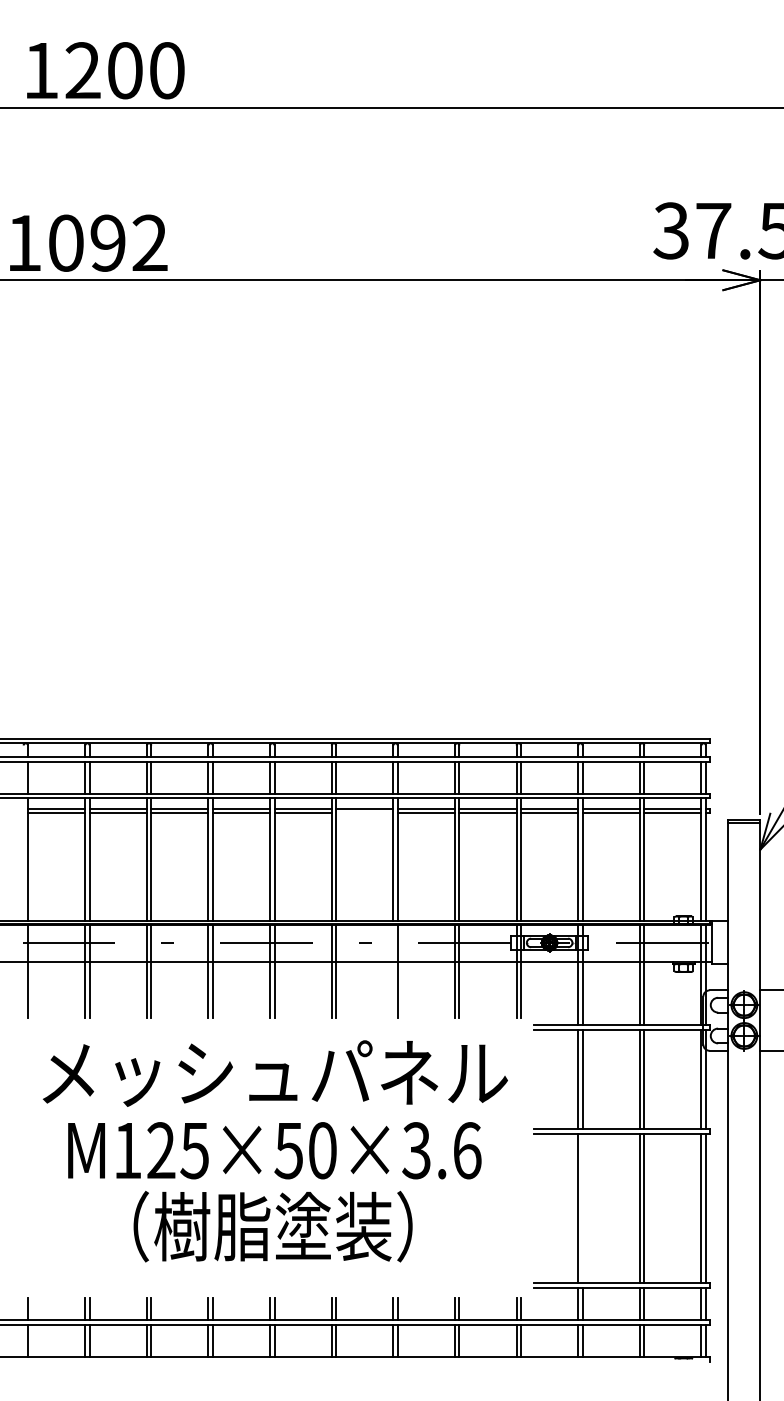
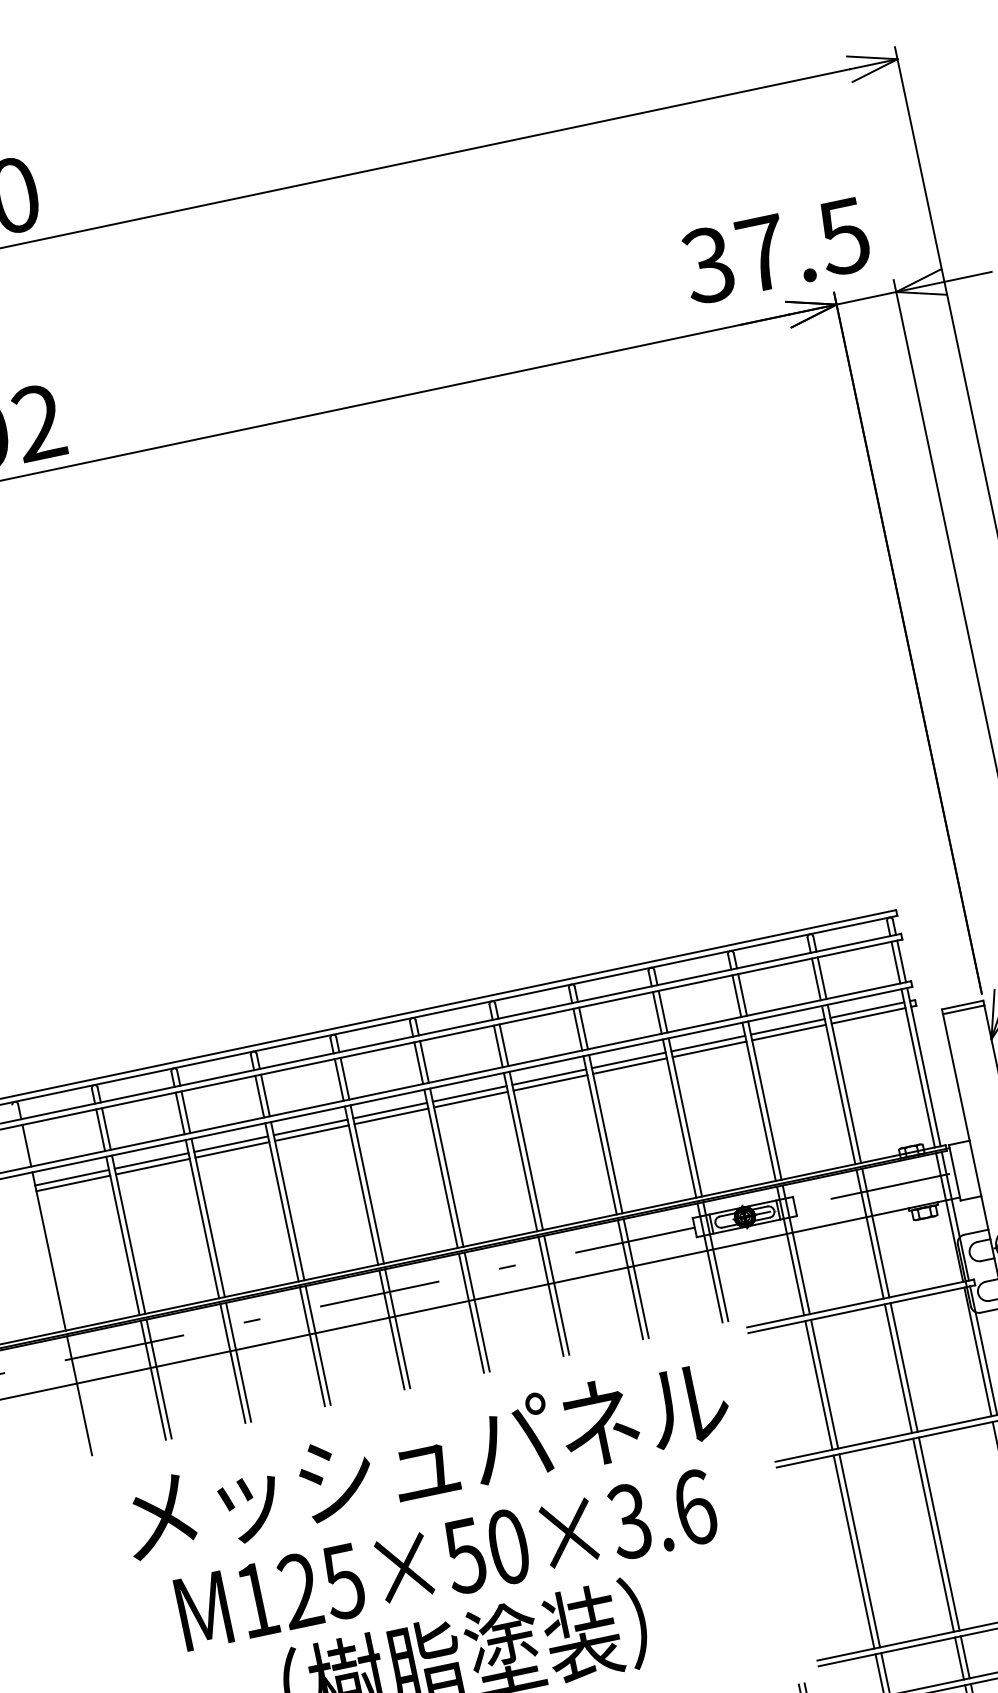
line: (364, 812) -> (470, 1099), added
line: (393, 971) -> (551, 1296), added
line: (582, 1208) -> (859, 1550), added

